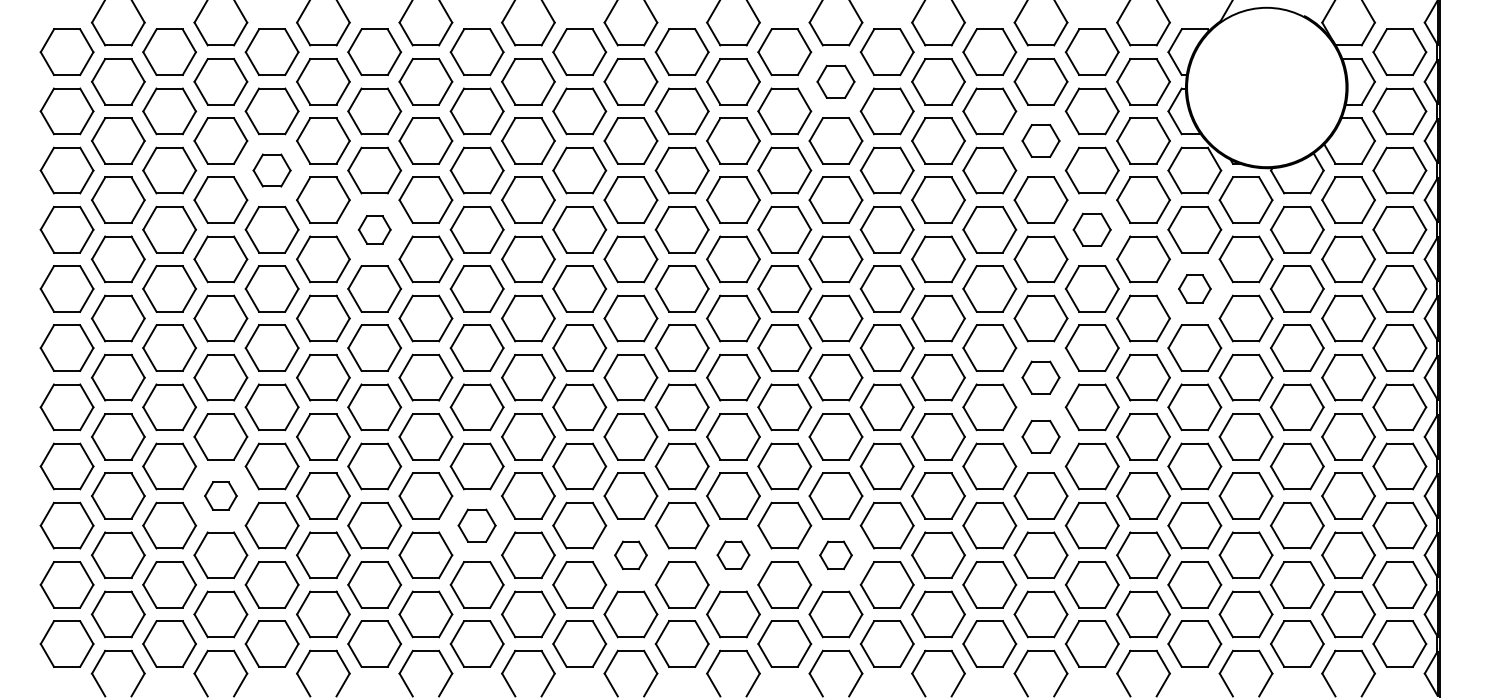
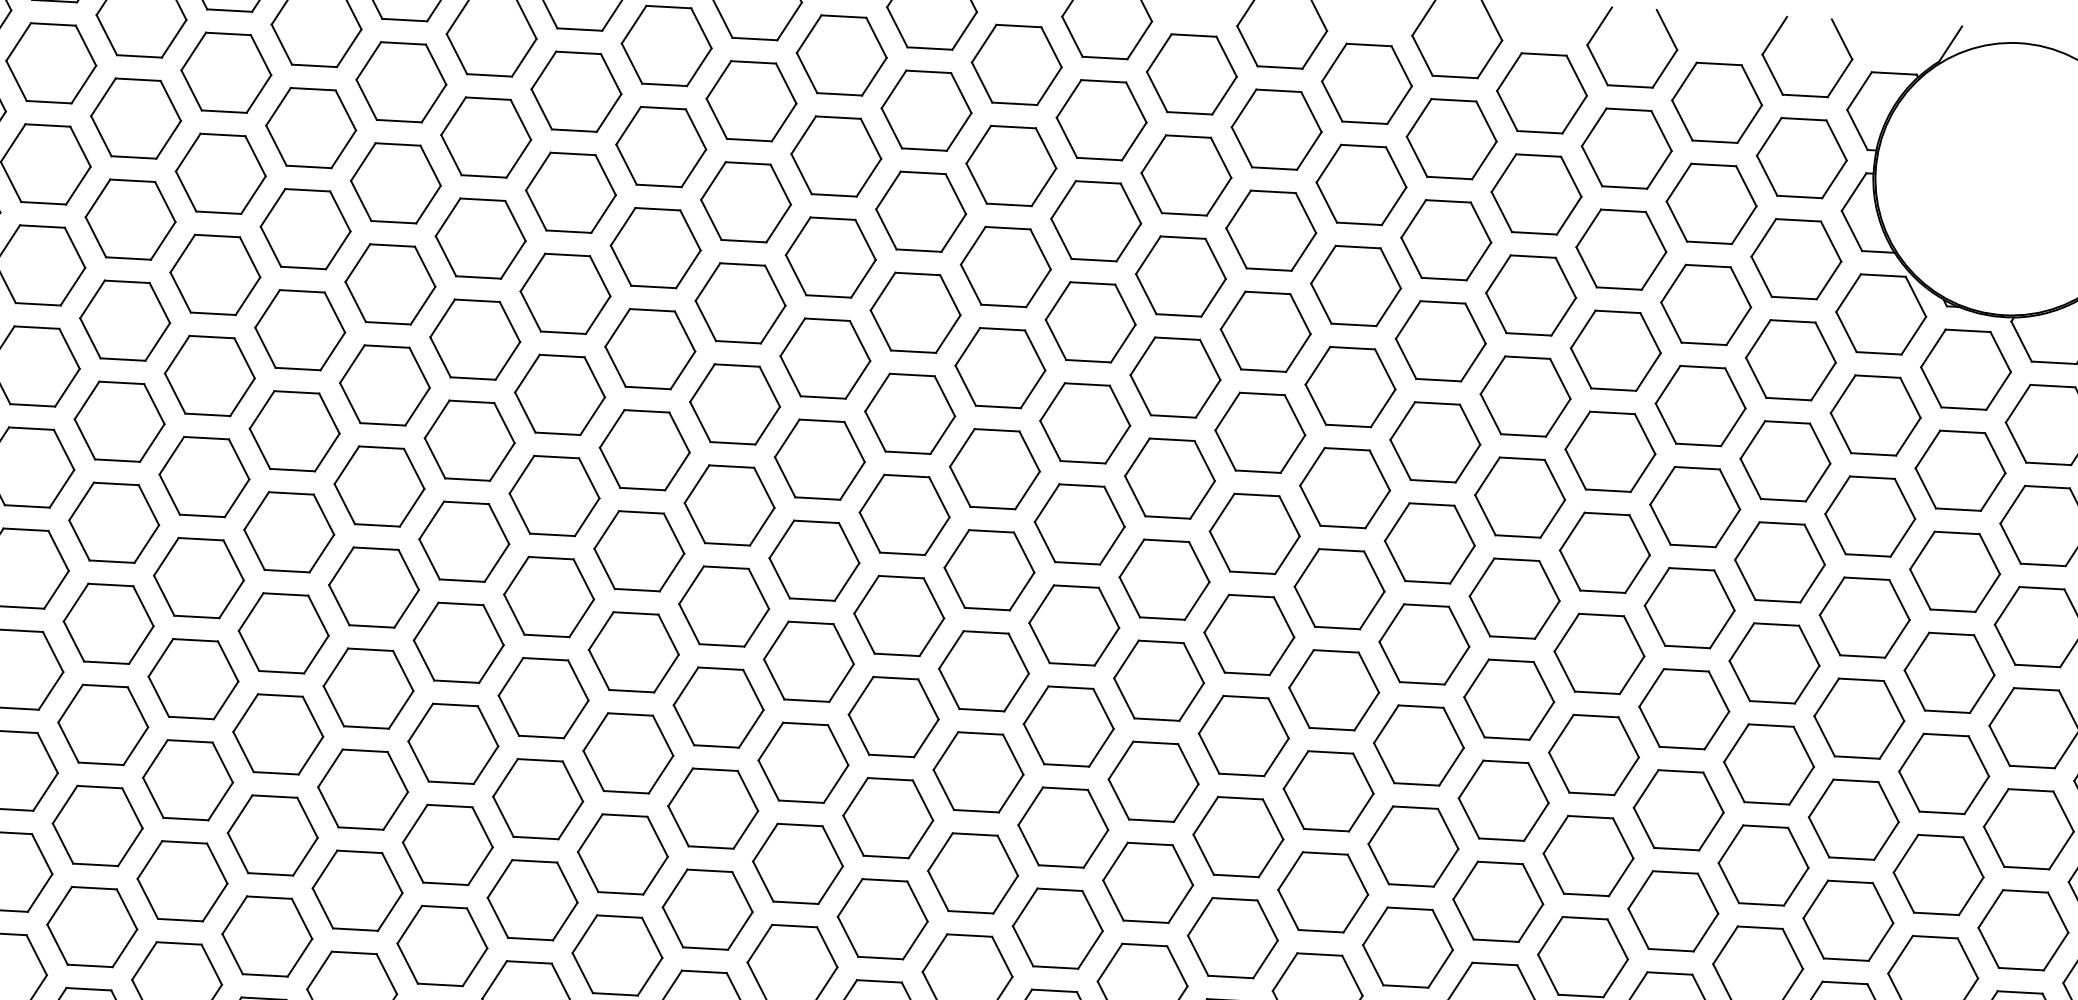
part: (835, 81) -> (1275, 129), size x1.43
part: (1040, 140) -> (1620, 248), size x1.43
part: (271, 170) -> (304, 228), size x1.43
part: (374, 229) -> (474, 339), size x1.67
part: (1091, 229) -> (1699, 405), size x1.43
part: (1194, 288) -> (1869, 515), size x1.67
part: (1040, 377) -> (1598, 653), size x1.43
part: (1040, 436) -> (1593, 754), size x1.43
part: (220, 495) -> (187, 779), size x1.67
part: (476, 525) -> (621, 854), size x1.43
part: (733, 554) -> (1057, 927), size x1.67
part: (630, 555) -> (881, 919), size x1.67
part: (835, 555) -> (1232, 938), size x1.67

